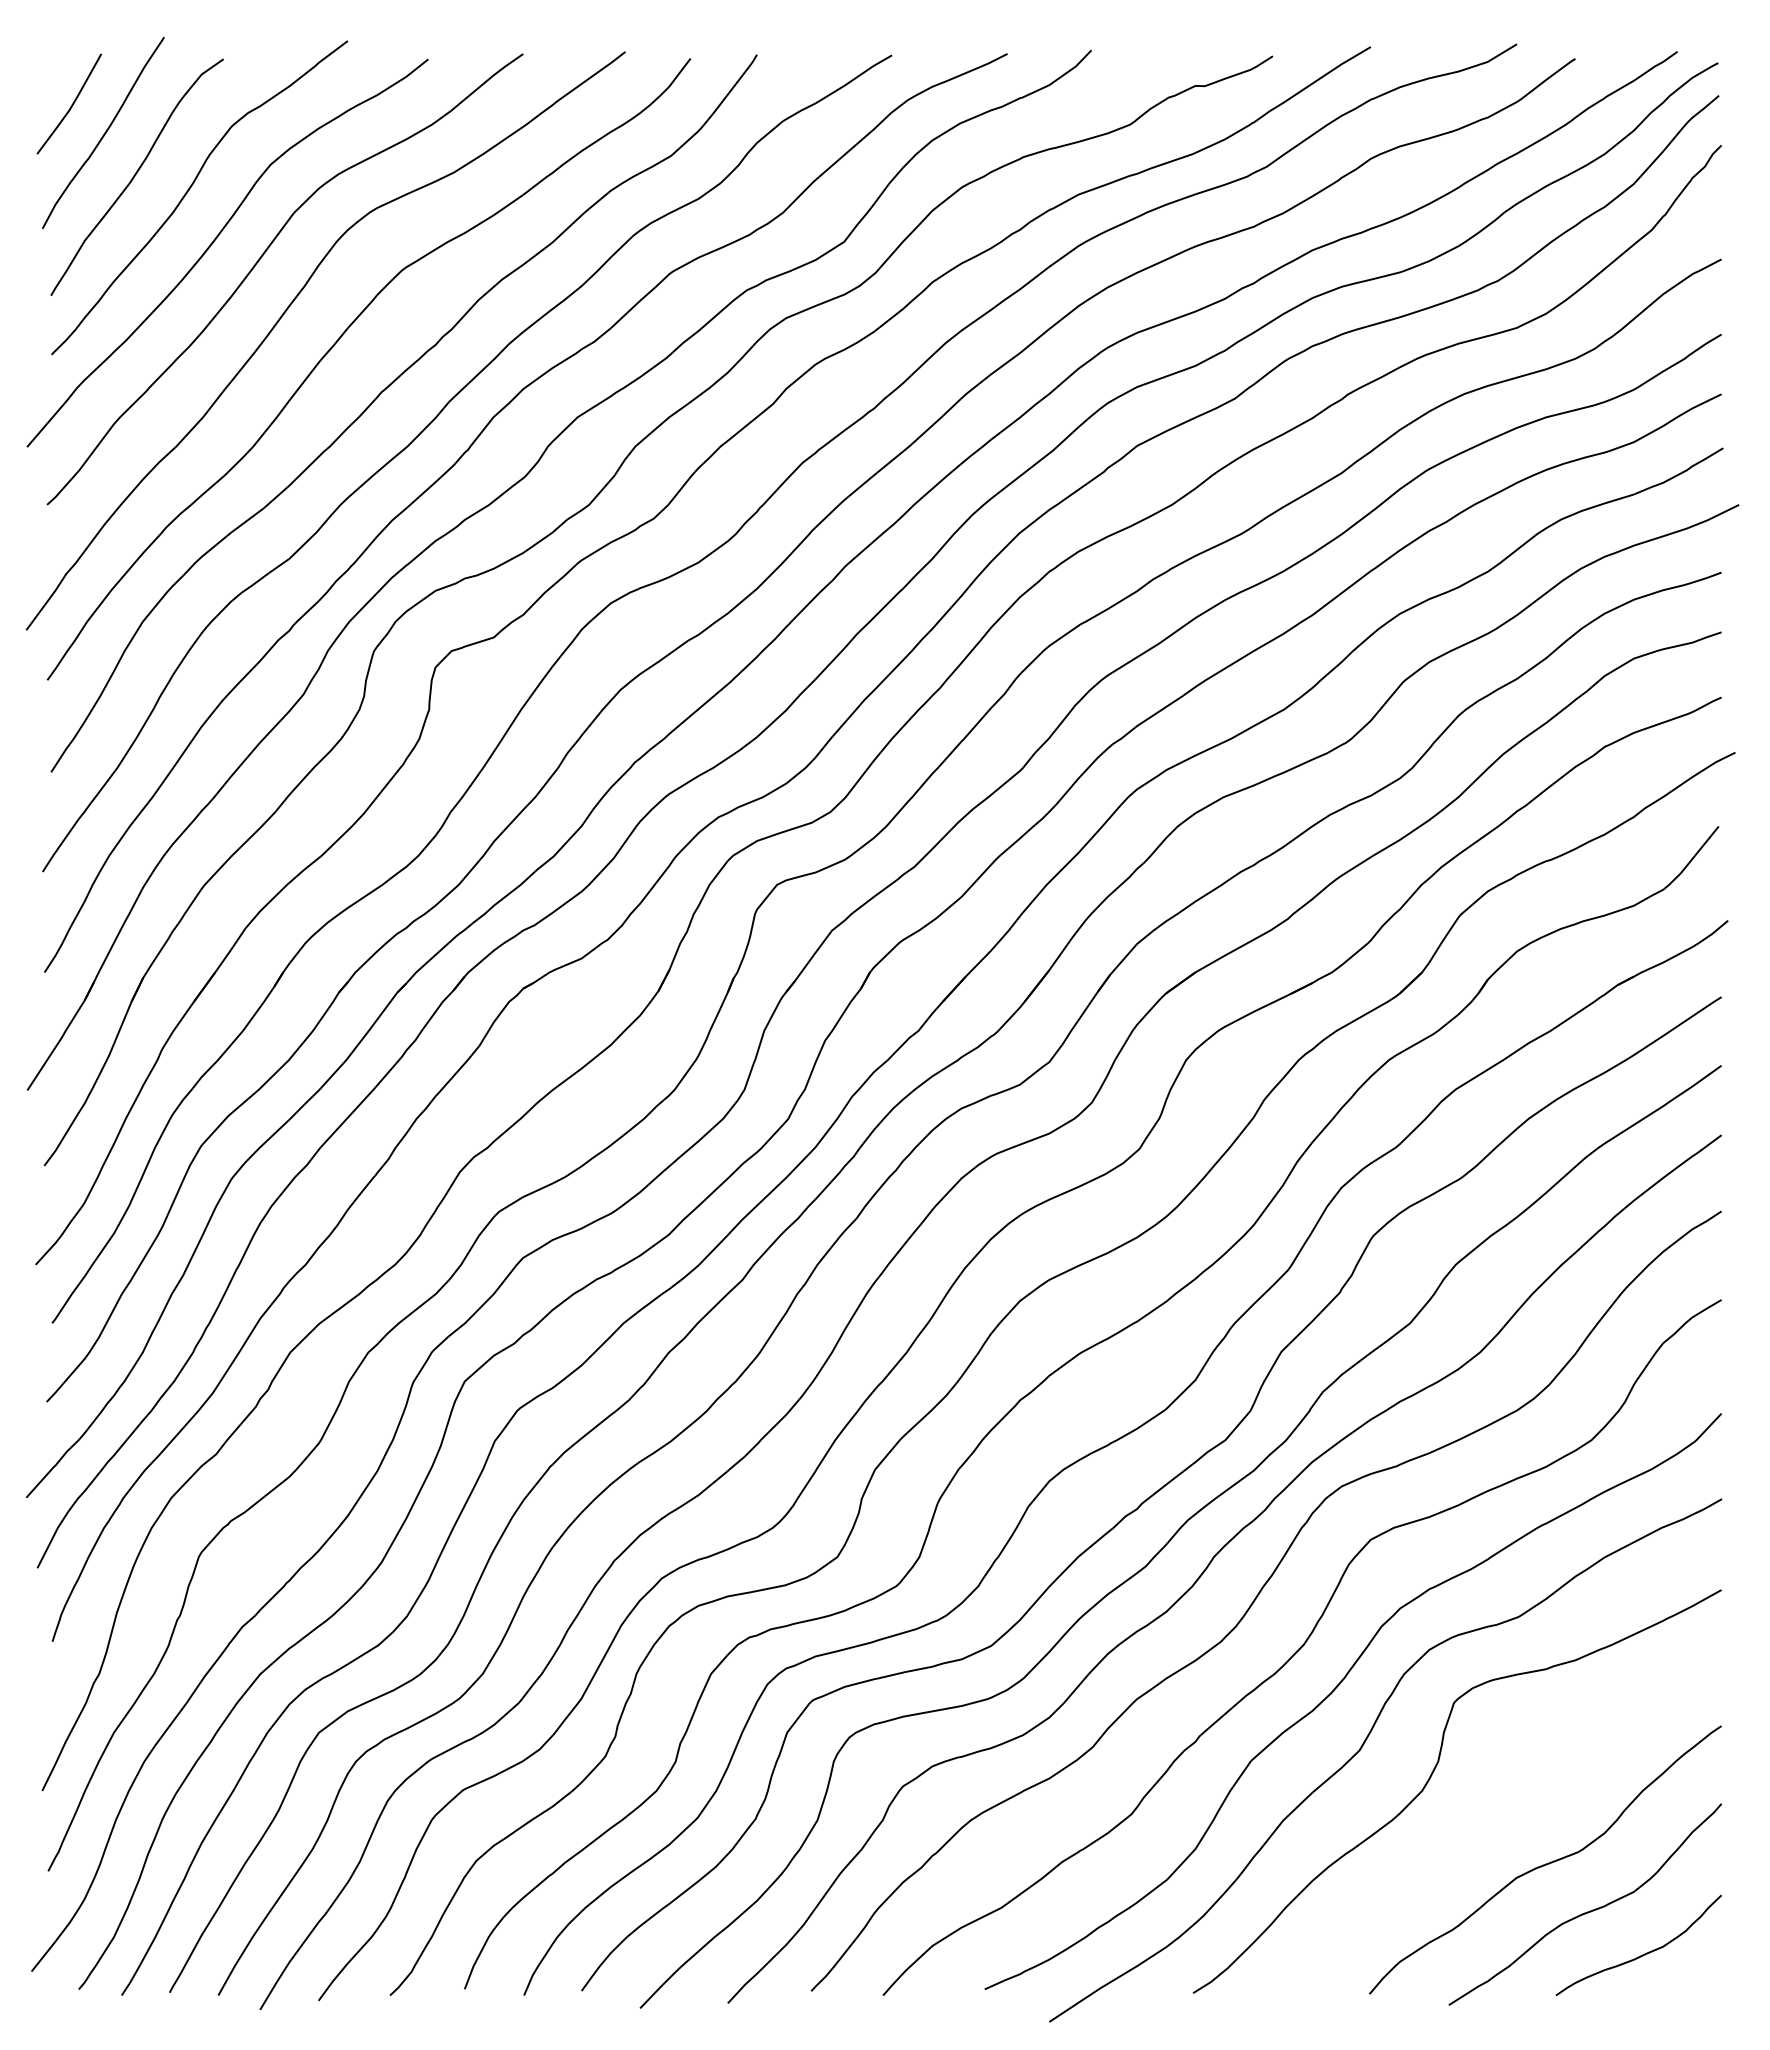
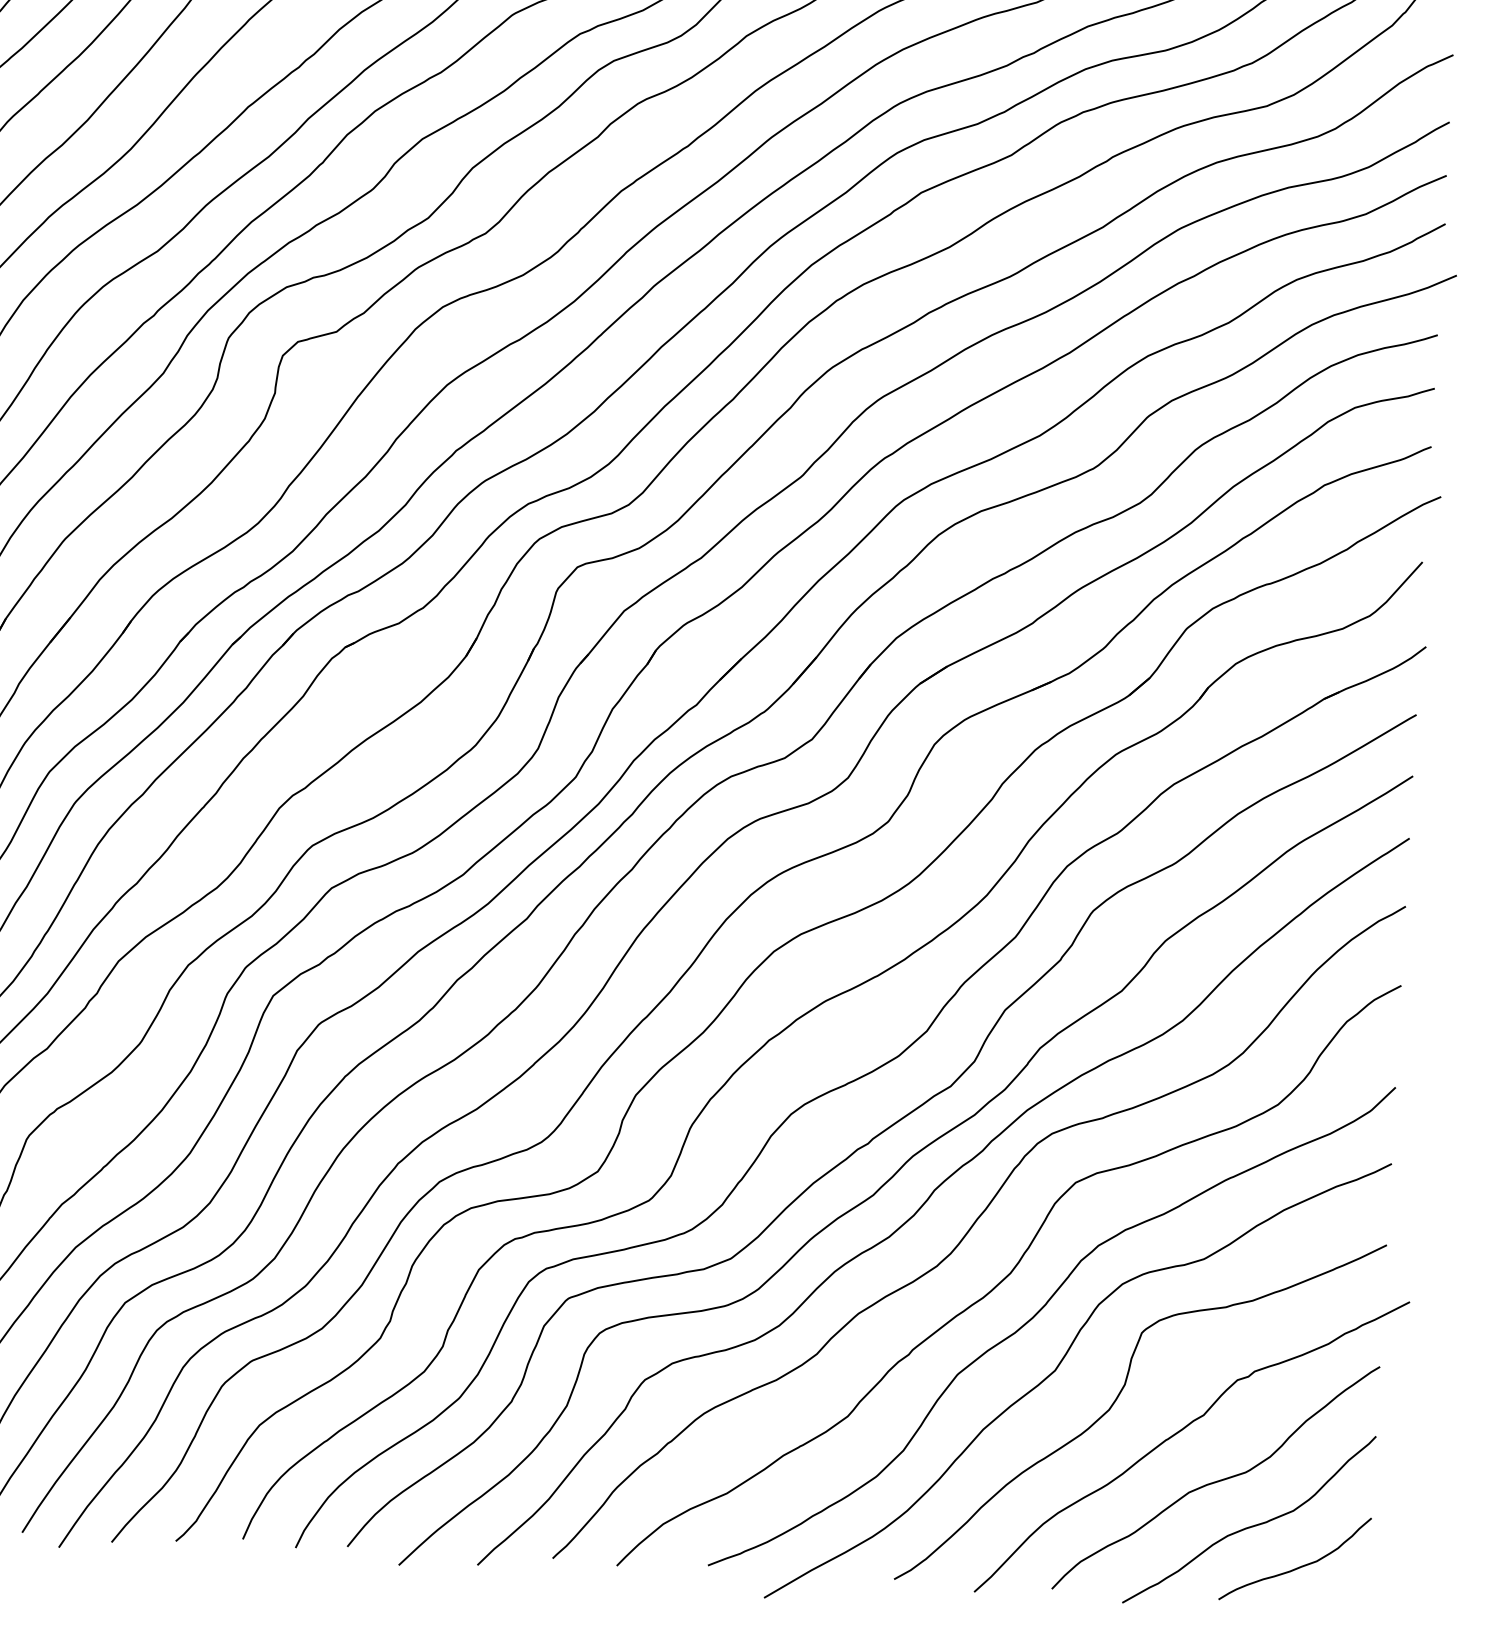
curve: (1502, 1811) -> (1179, 1432), added

